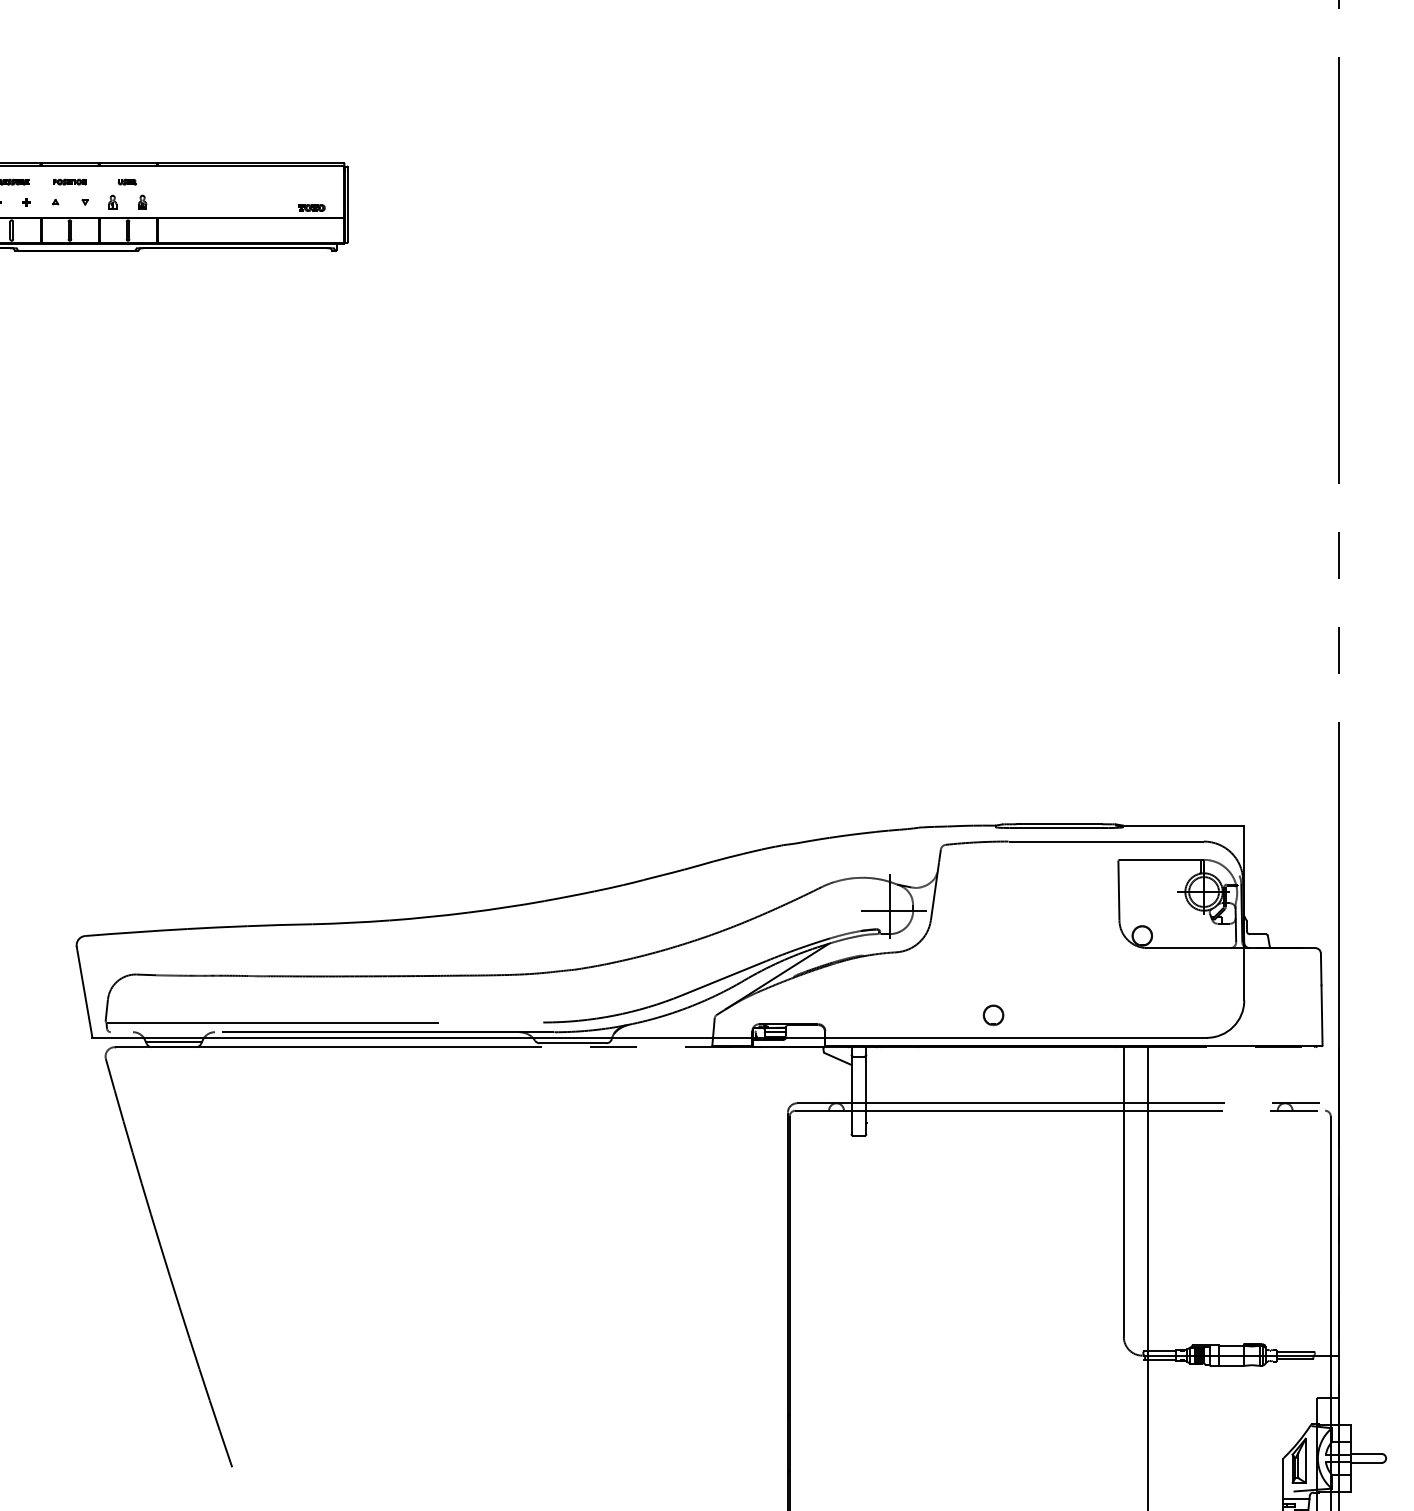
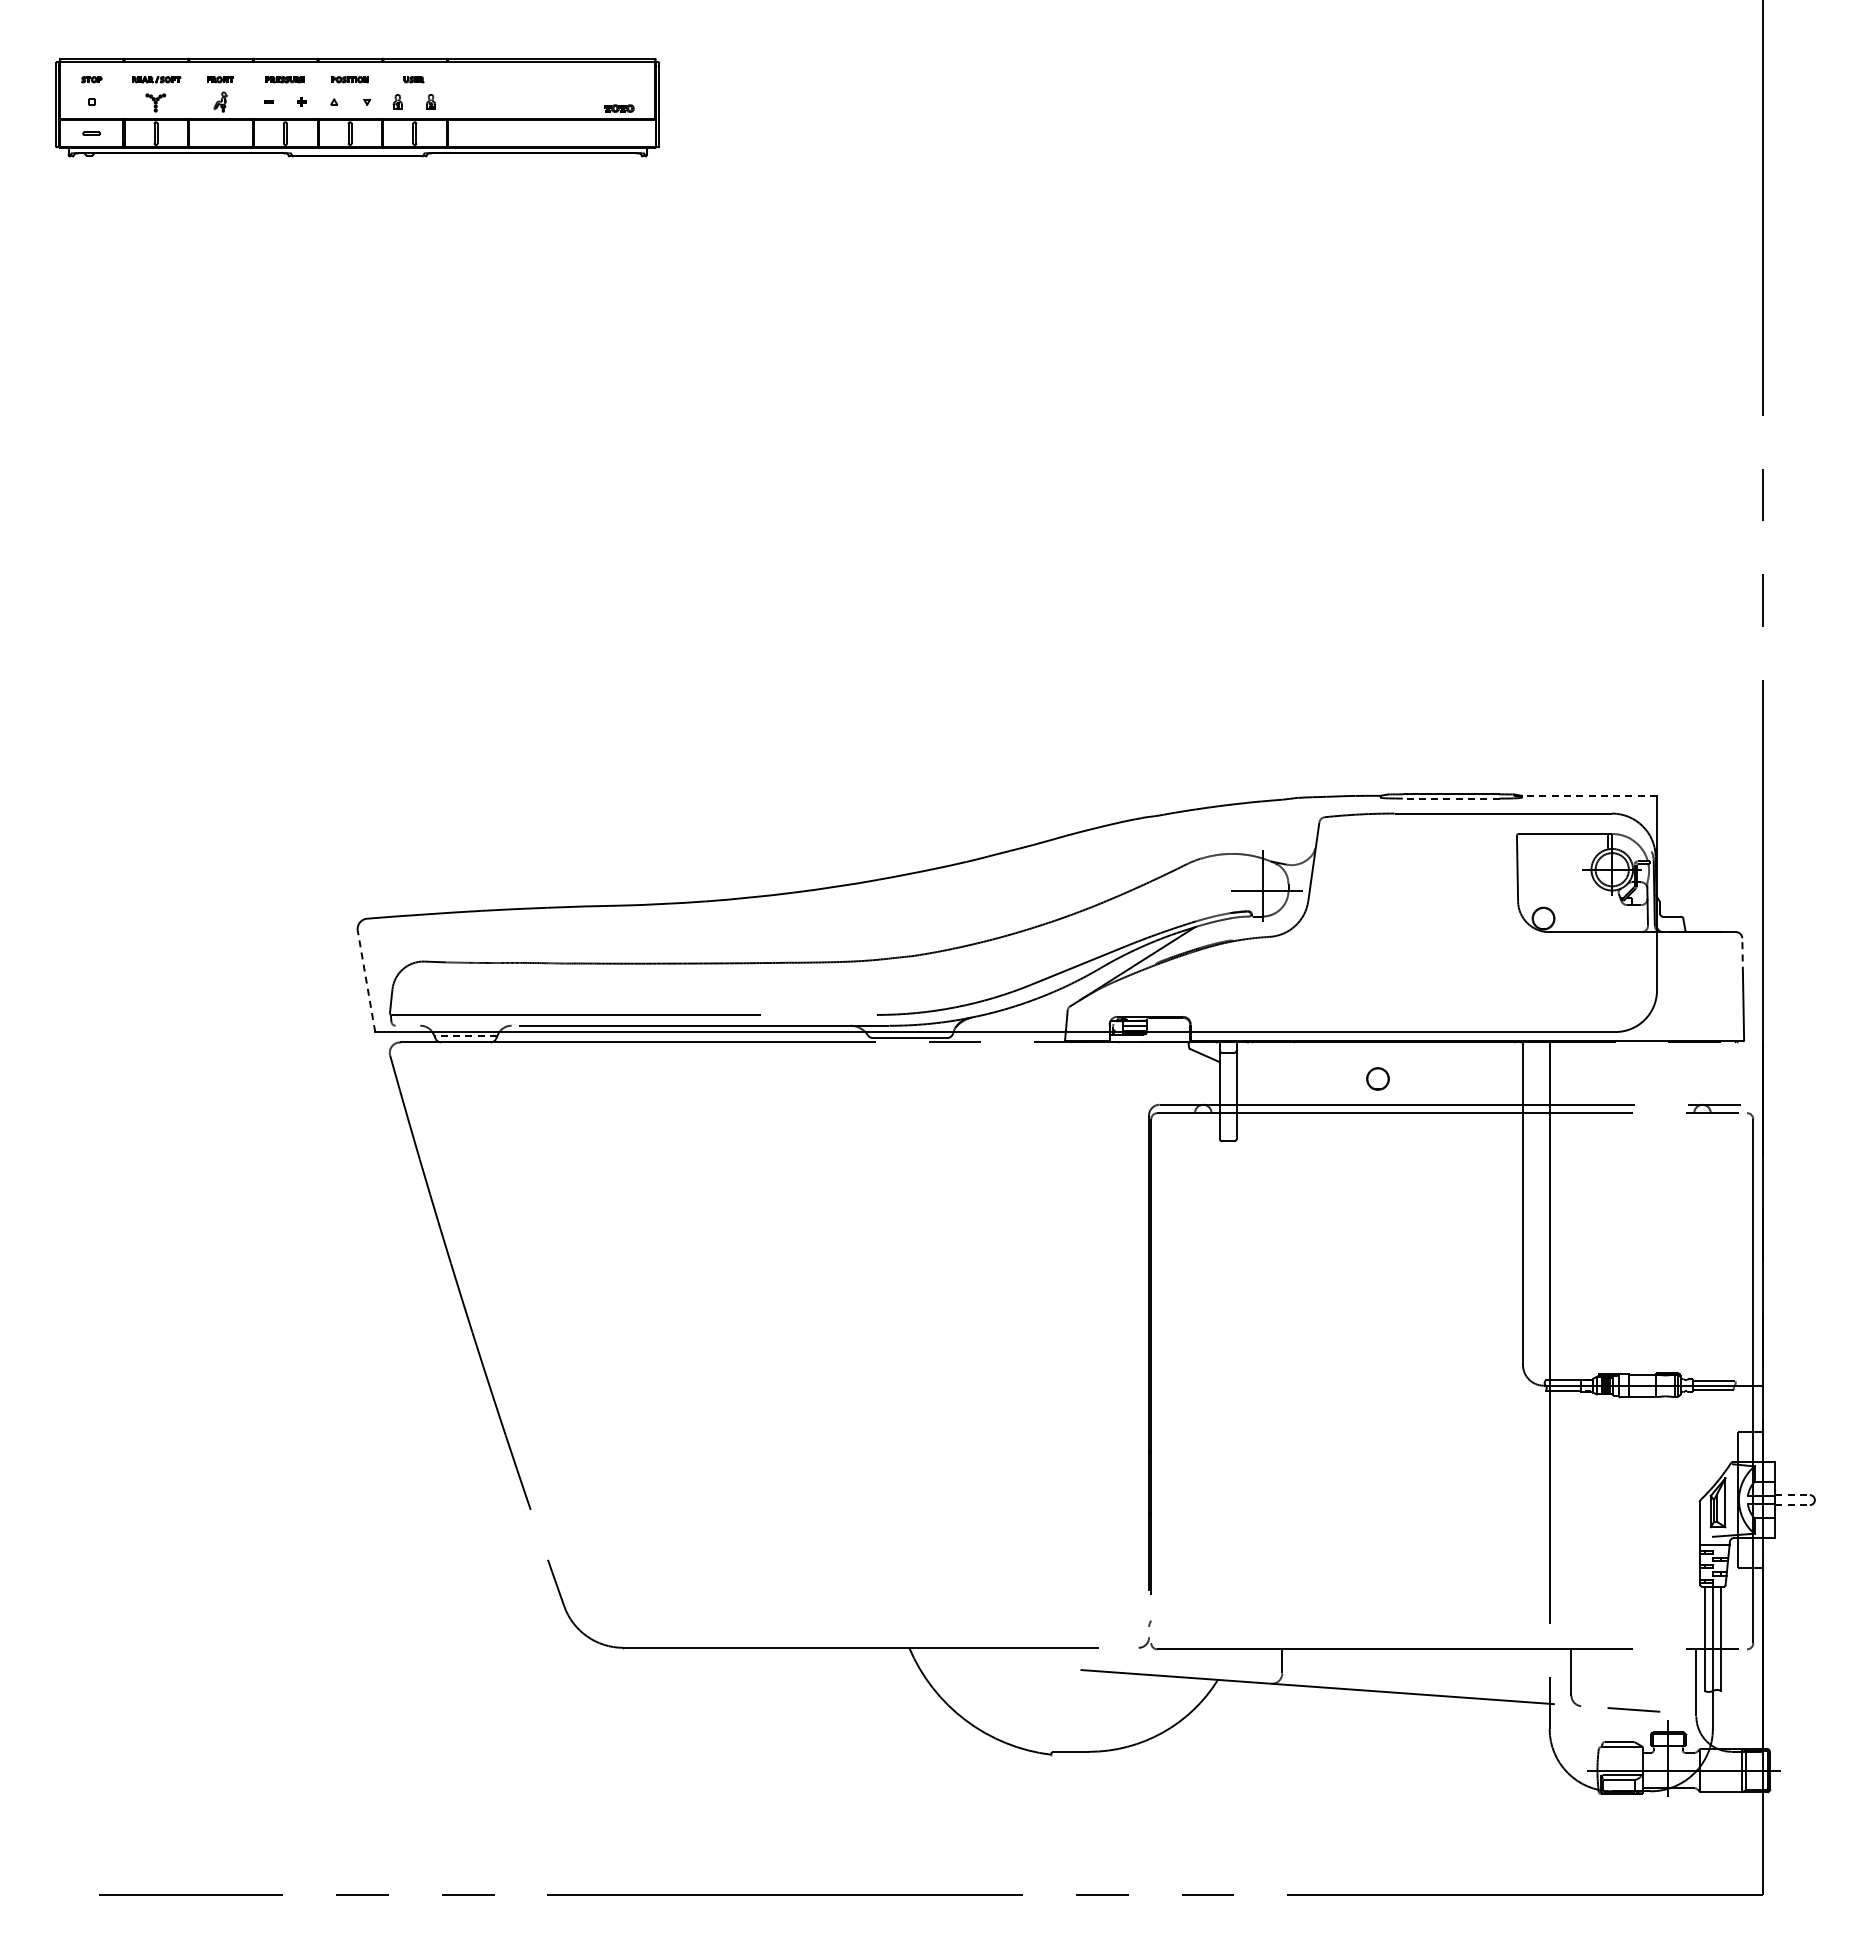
line: (1183, 825) -> (1589, 795), solid -> dashed
line: (1058, 827) -> (1450, 798), solid -> dashed
line: (1321, 969) -> (1742, 956), solid -> dashed
line: (84, 991) -> (366, 980), solid -> dashed
circle: (993, 1014) -> (1377, 1078), moved
line: (173, 1041) -> (465, 1036), solid -> dashed
line: (1366, 1454) -> (1793, 1495), solid -> dashed
line: (1366, 1463) -> (1793, 1505), solid -> dashed

